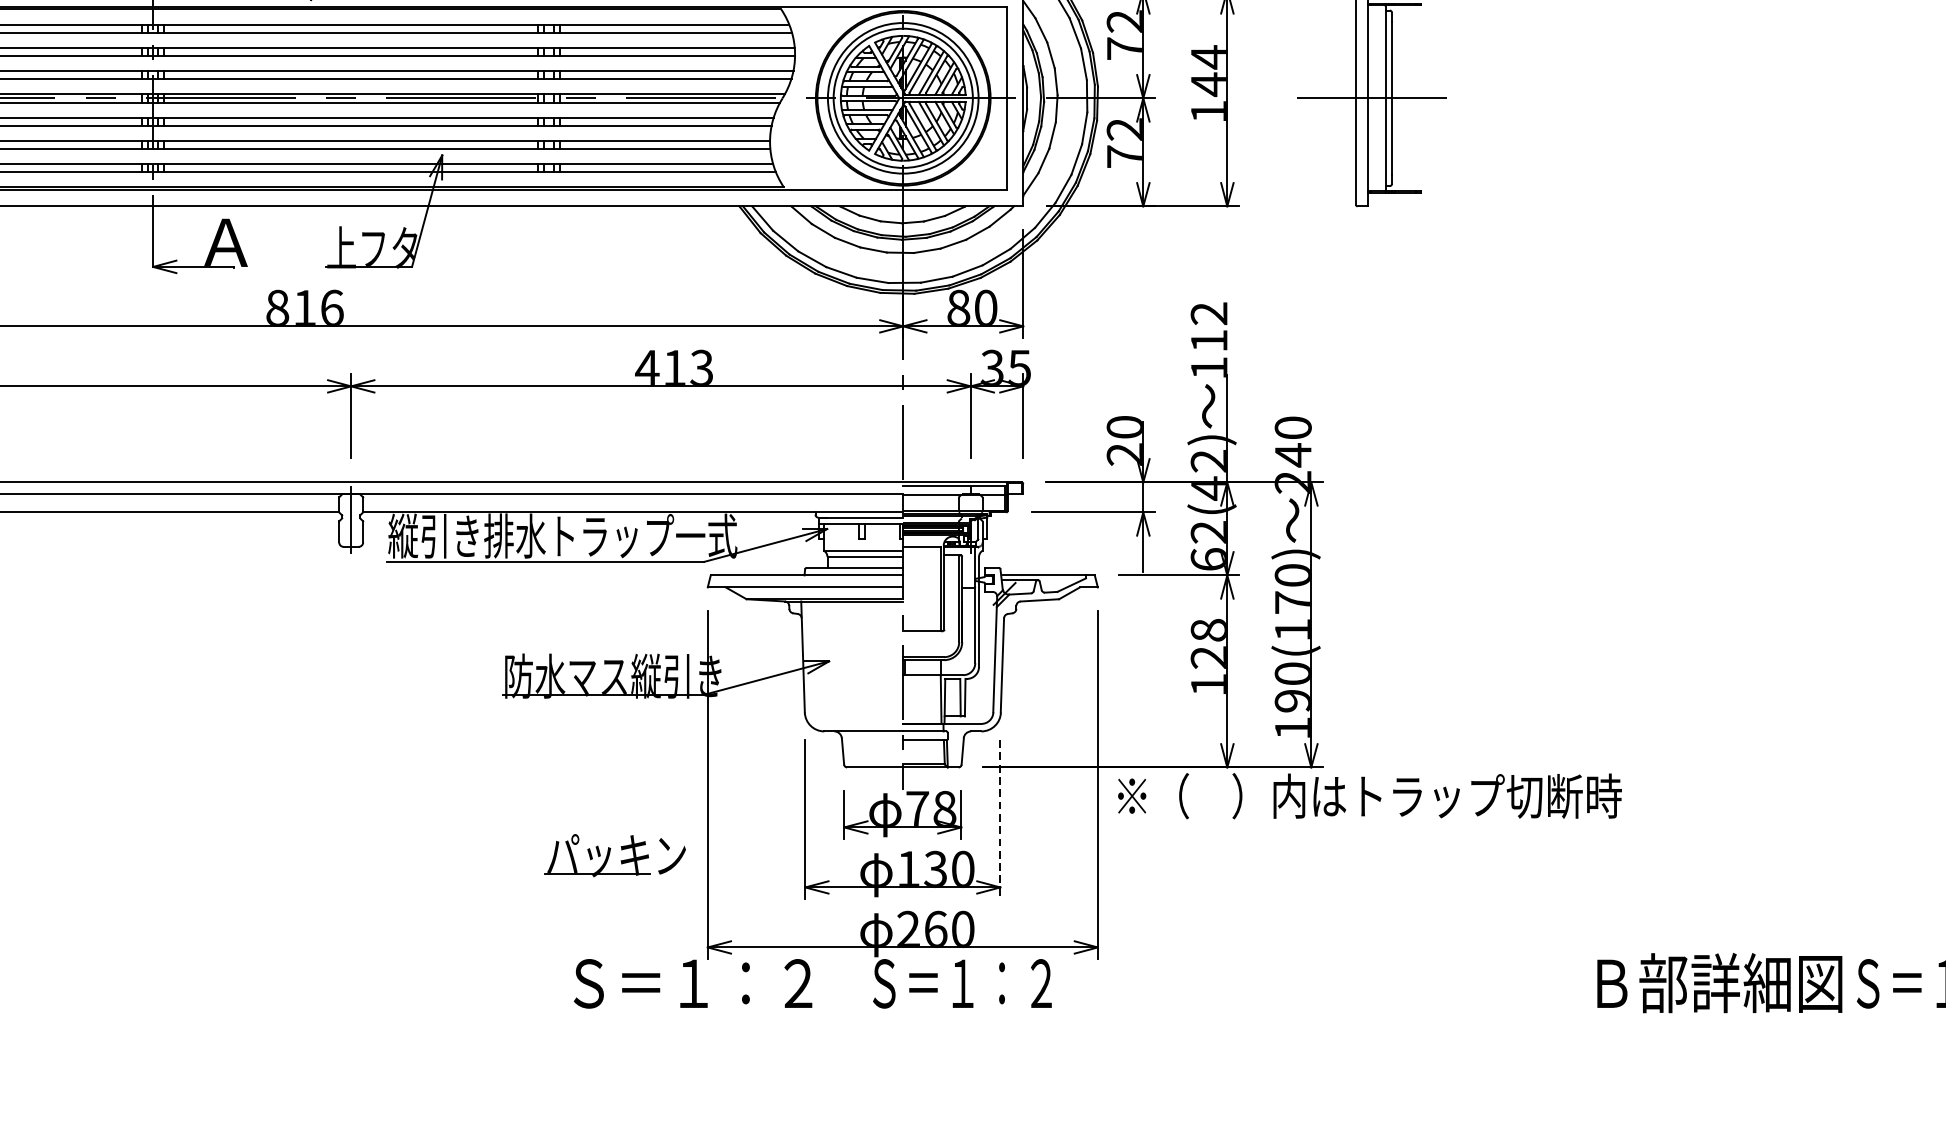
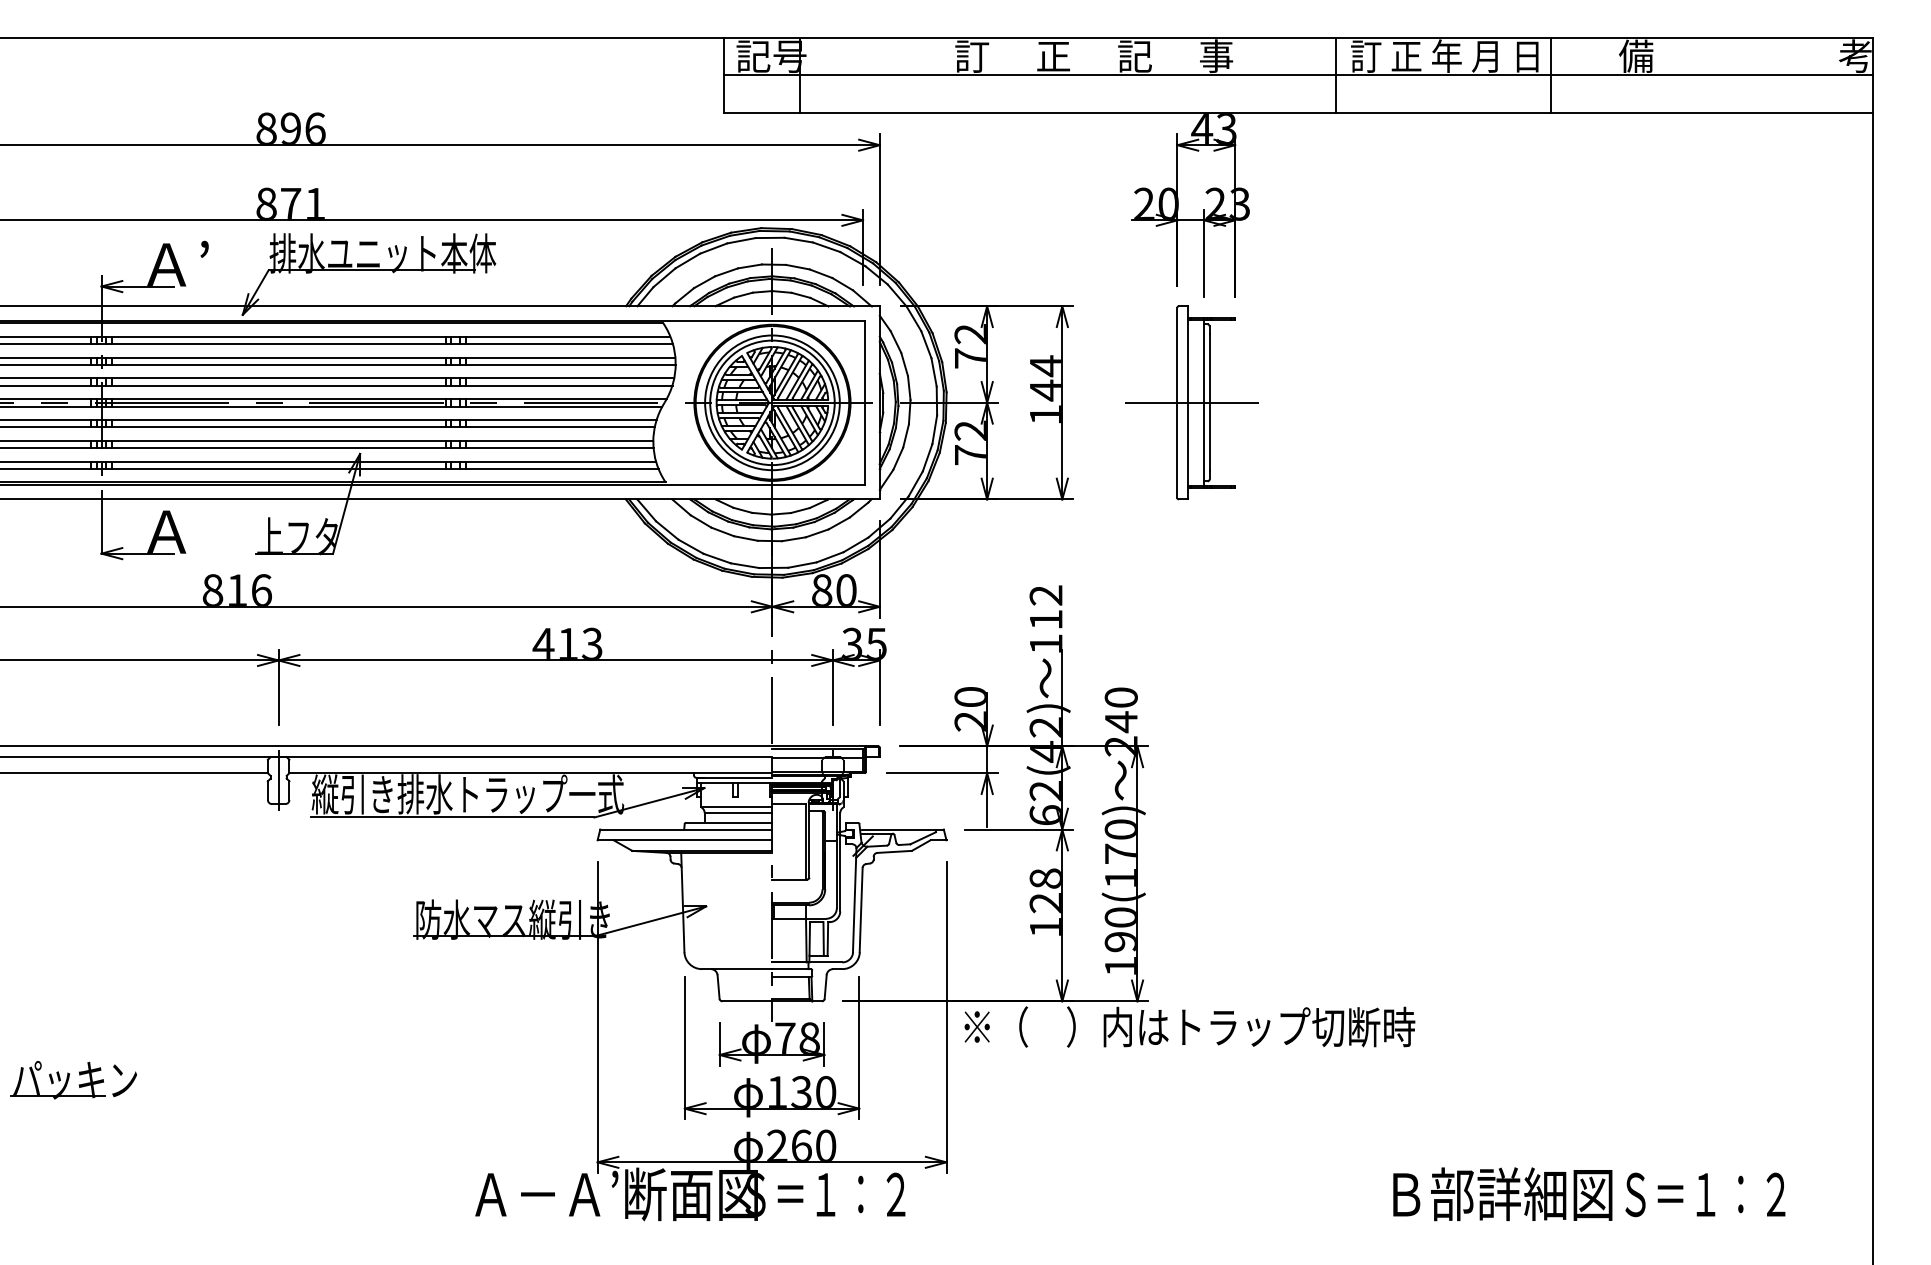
line: (1000, 820) -> (859, 1048), dashed -> solid
part: (614, 855) -> (73, 1080), moved
text: (728, 983) -> (616, 1194), Ｓ＝１：２ -> Ａ－Ａ’断面図

